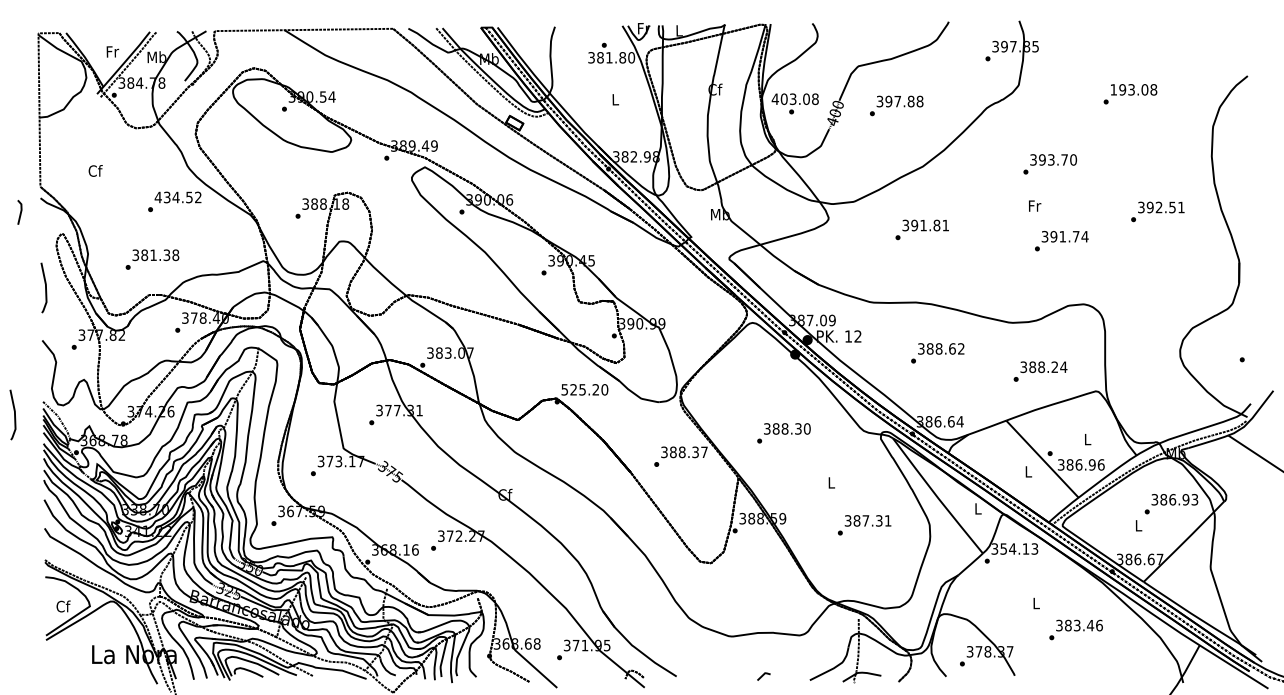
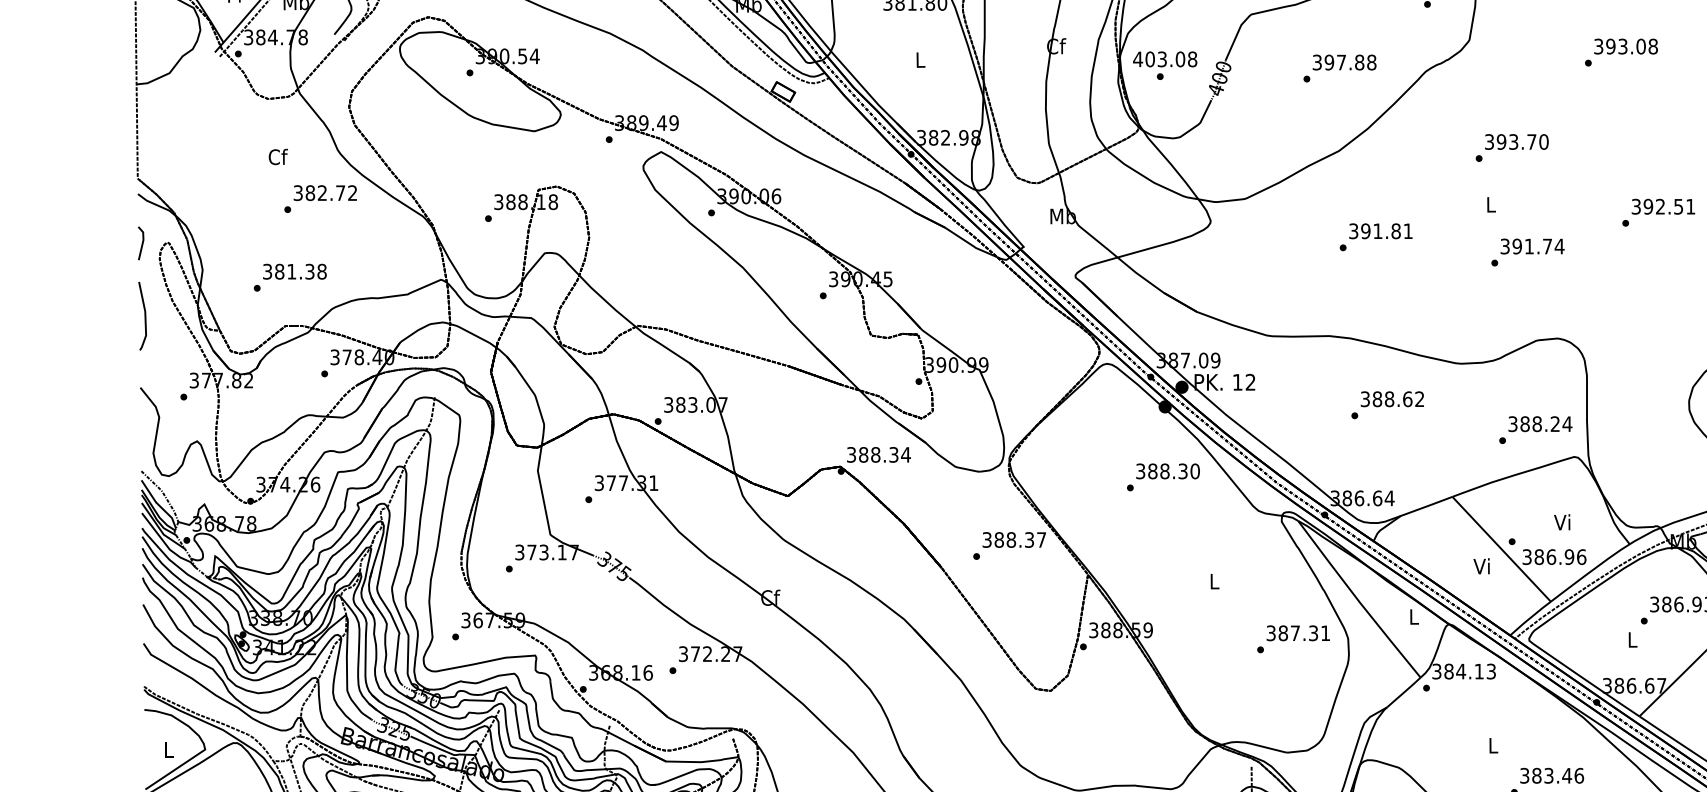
text: (1113, 89) -> (1598, 46), 193.08 -> 393.08
text: (896, 105) -> (1339, 67), moved
text: (95, 170) -> (278, 156), moved
text: (173, 197) -> (318, 193), 434.52 -> 382.72
text: (1035, 205) -> (1492, 204), Fr -> L
line: (20, 212) -> (141, 243), moved
text: (921, 229) -> (1375, 236), moved
text: (937, 353) -> (1387, 405), moved
text: (1040, 371) -> (1535, 429), moved
text: (585, 389) -> (879, 454), 525.20 -> 388.34
line: (14, 414) -> (102, 488), removed
text: (783, 433) -> (1162, 477), moved
text: (1086, 439) -> (1561, 522), L -> Vi
text: (1027, 471) -> (1481, 566), L -> Vi
text: (864, 525) -> (1293, 639), moved
text: (1003, 548) -> (1448, 670), 354.13 -> 384.13
text: (63, 606) -> (169, 749), Cf -> L

